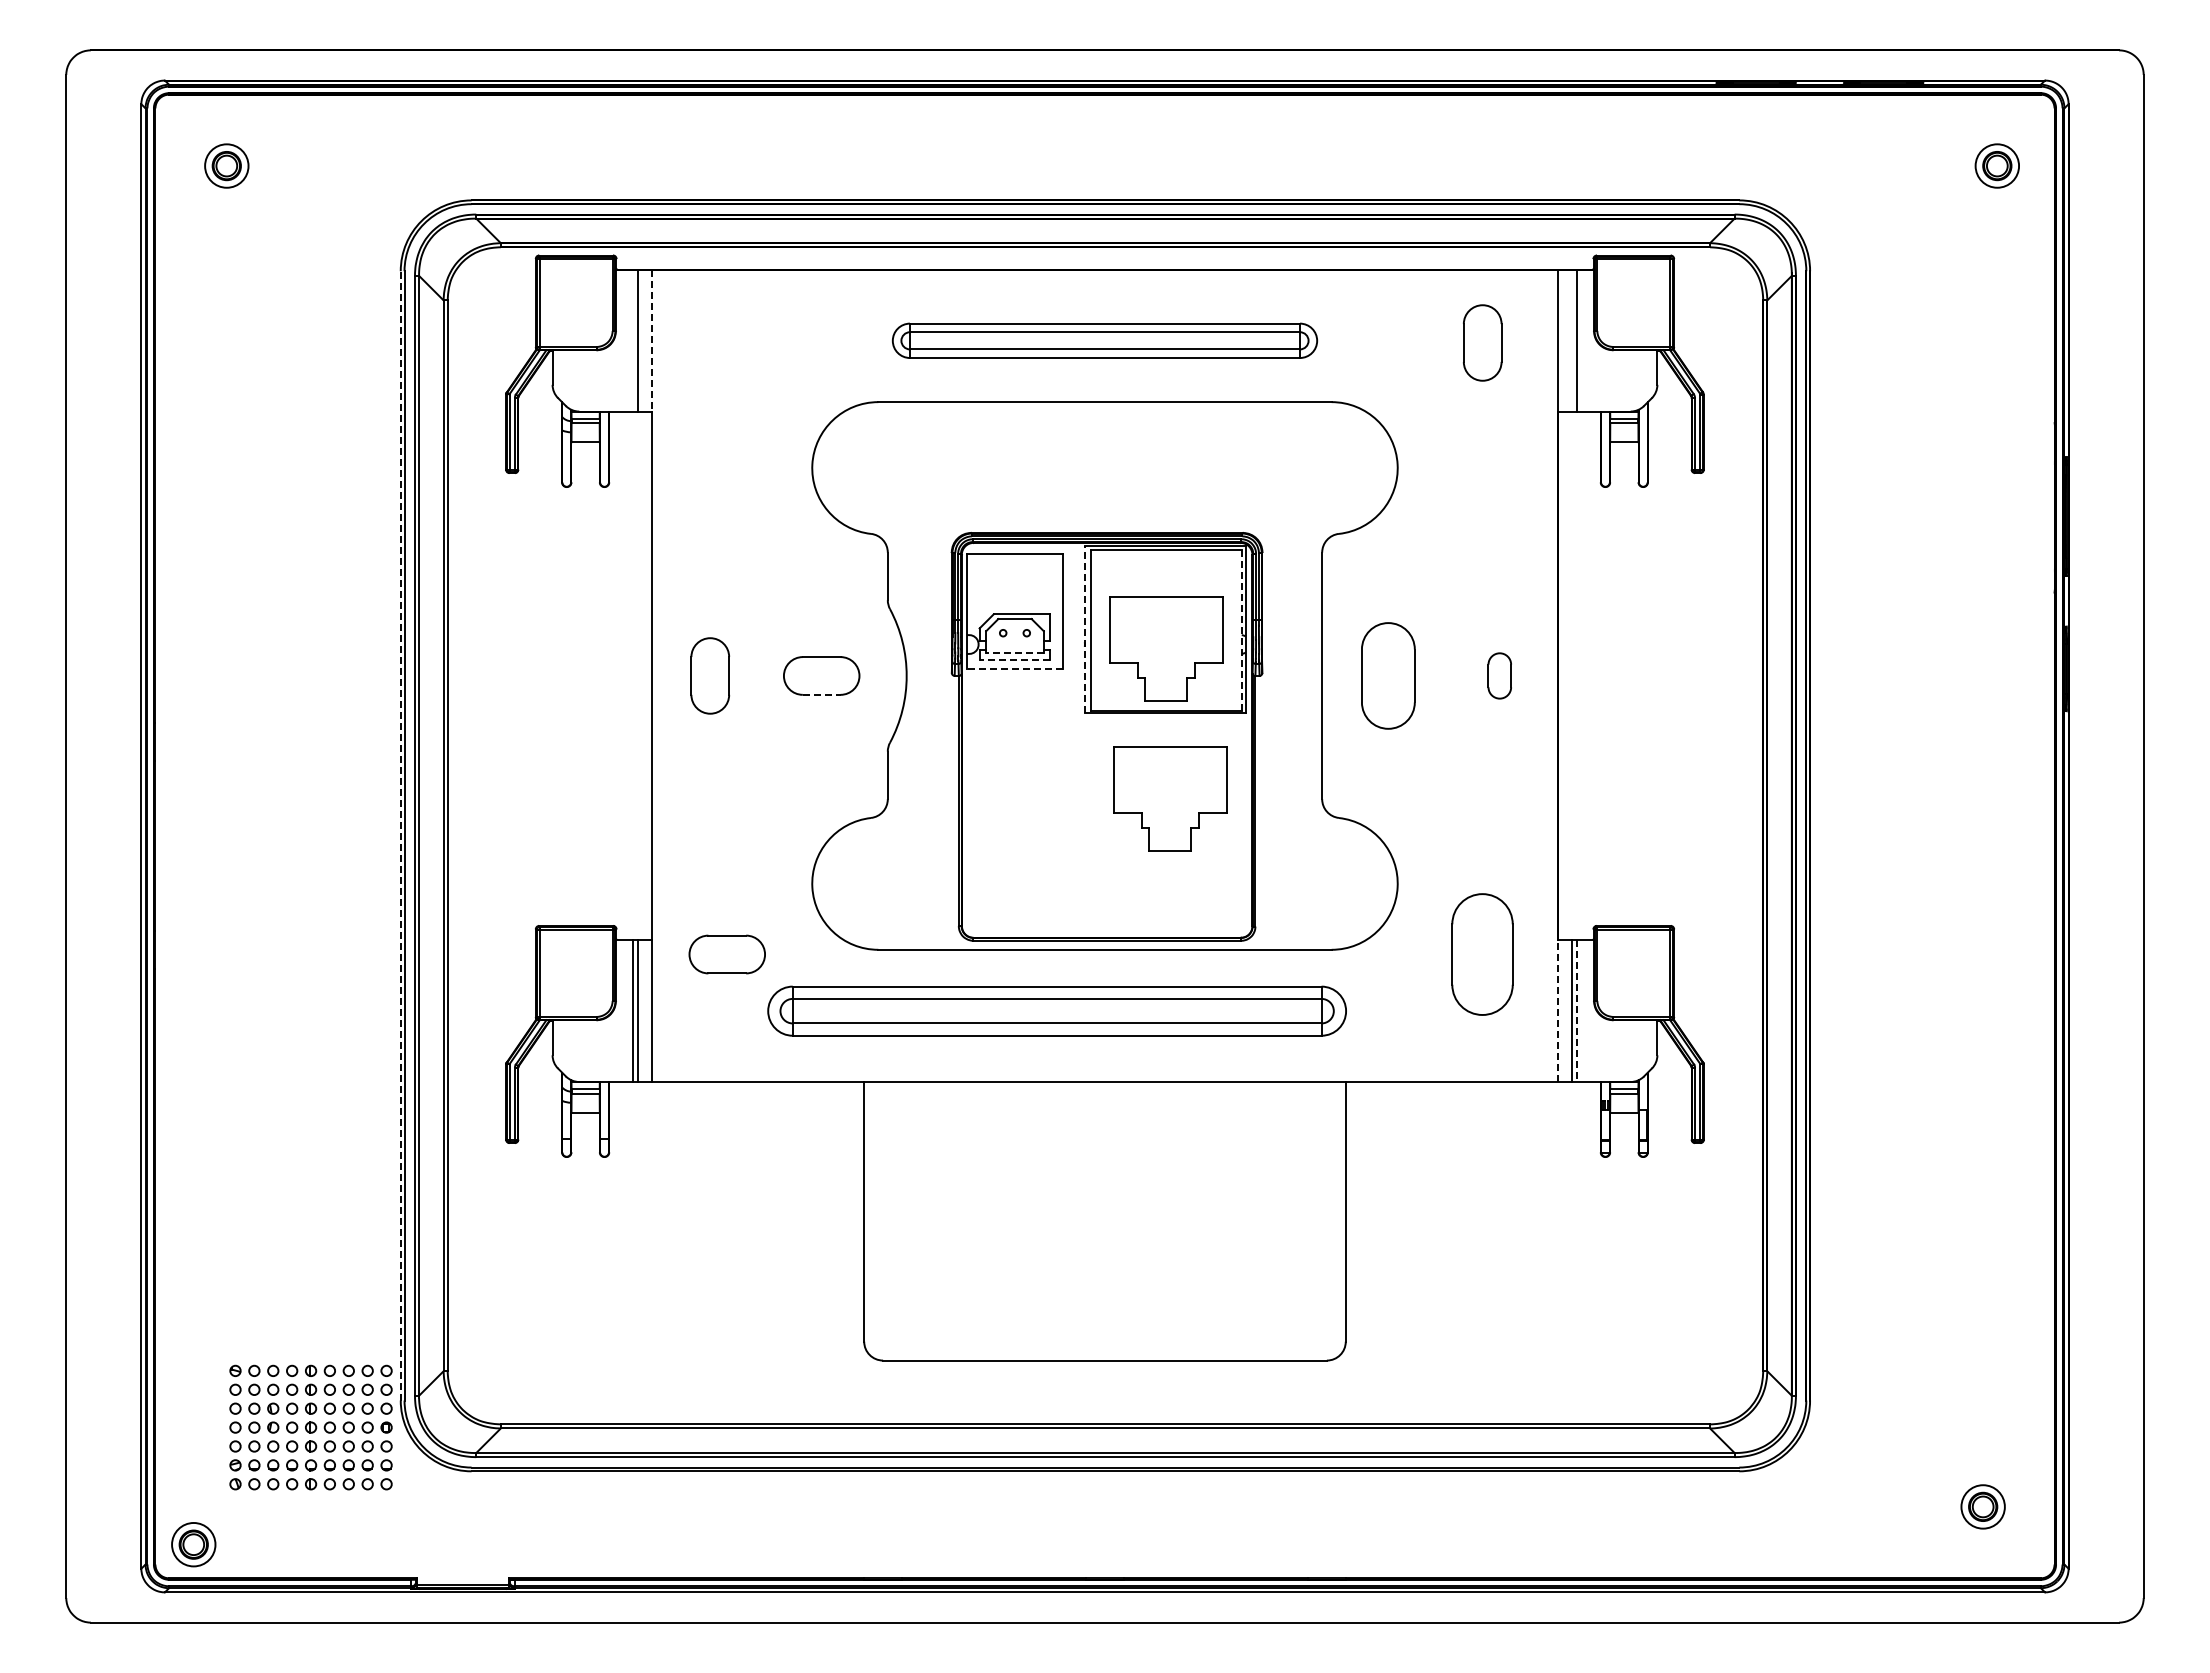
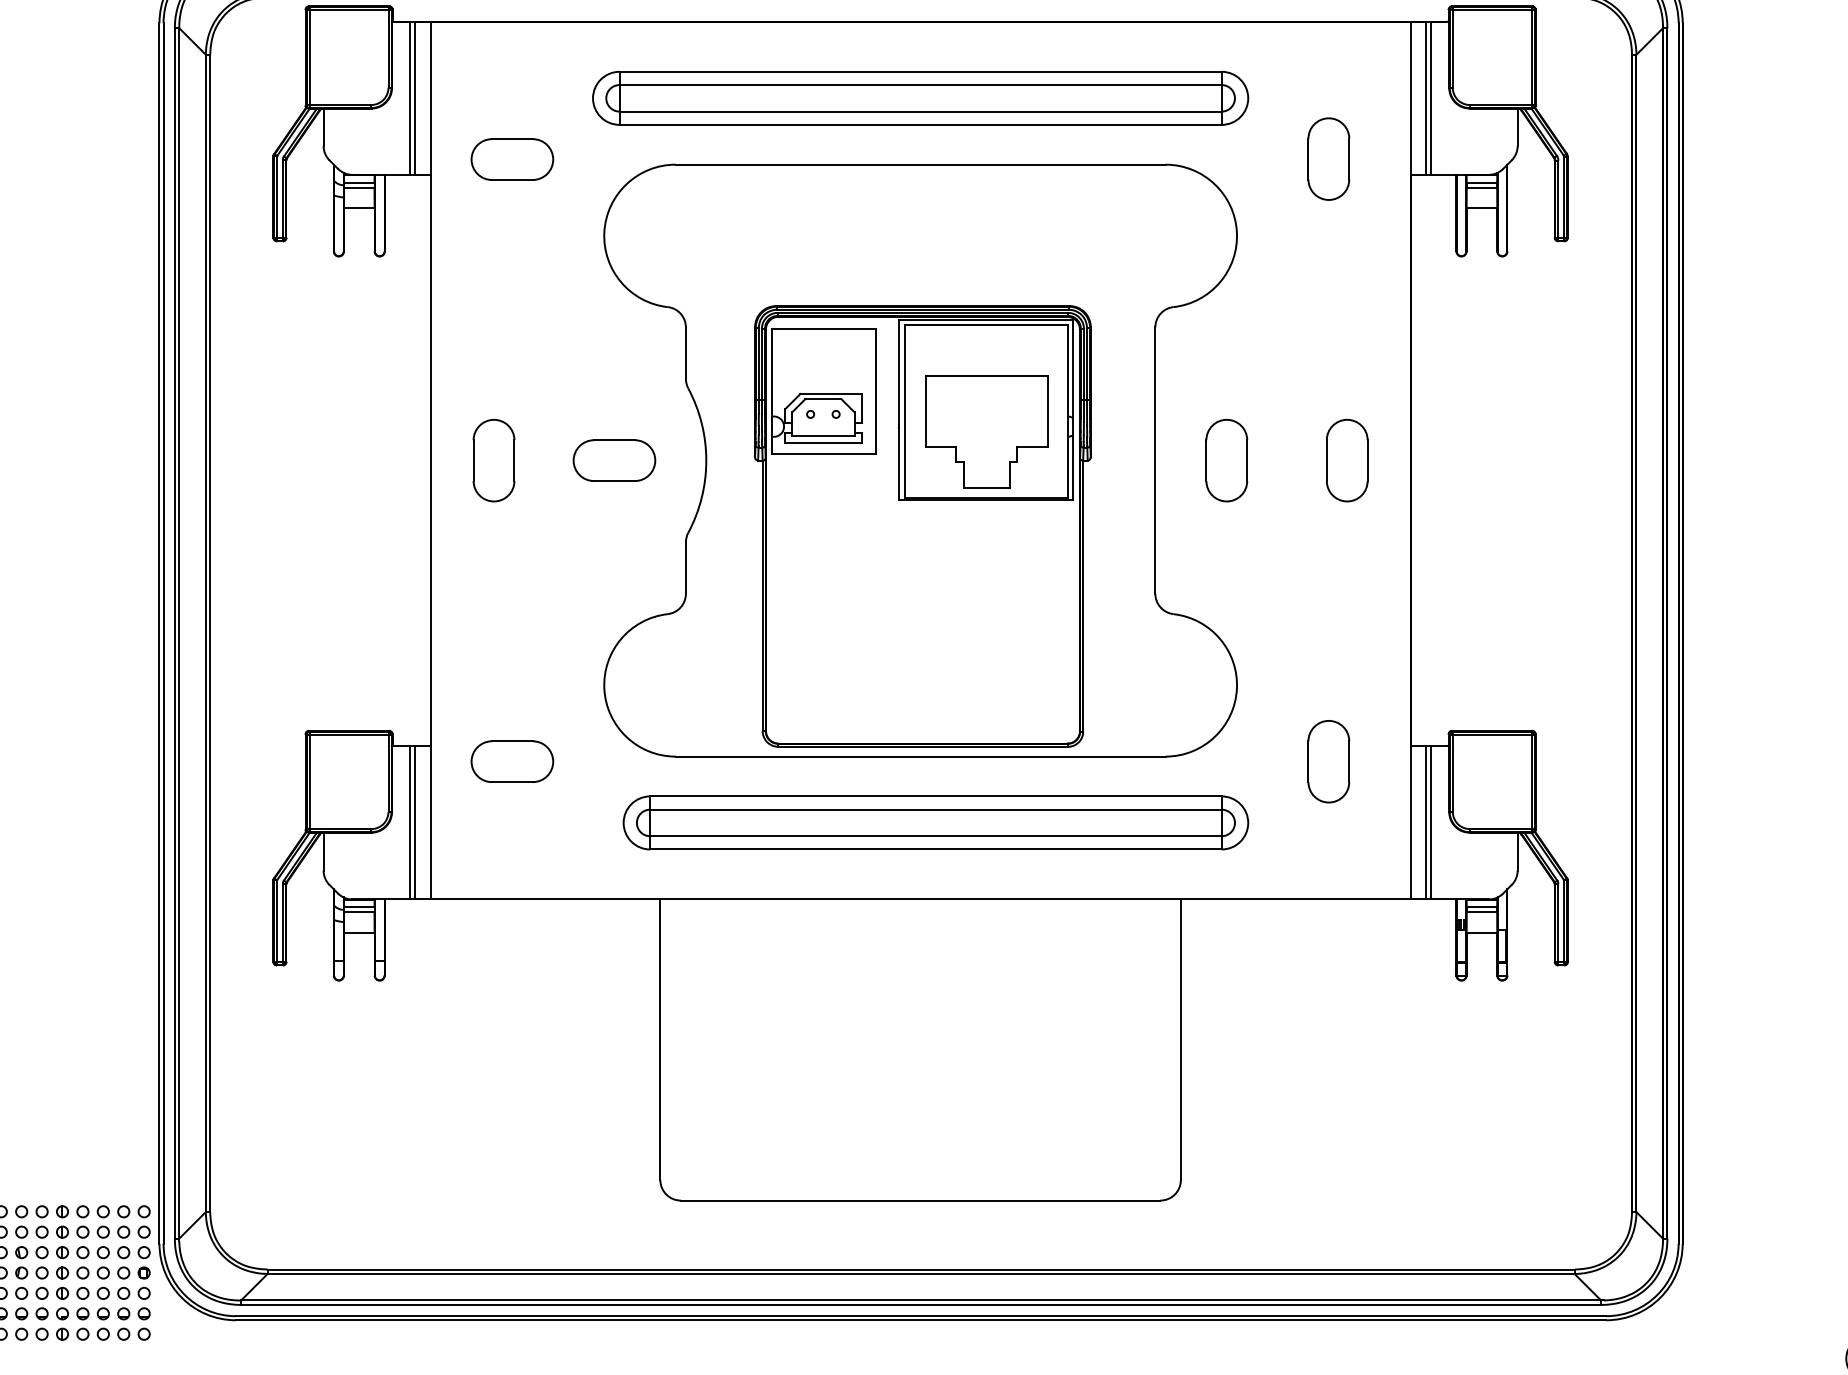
line: (632, 340) -> (409, 98), added
line: (651, 340) -> (430, 98), dashed -> solid
part: (1104, 340) -> (920, 98), size x1.43
line: (1572, 340) -> (1425, 98), added
part: (1482, 342) -> (1328, 158), moved
part: (726, 397) -> (511, 159), added
line: (1084, 628) -> (898, 409), dashed -> solid
line: (1241, 630) -> (1068, 411), dashed -> solid
line: (1015, 653) -> (823, 436), dashed -> solid
line: (1014, 659) -> (822, 442), dashed -> solid
line: (1014, 669) -> (822, 453), dashed -> solid
part: (1387, 675) -> (1225, 460), size x0.71
part: (1499, 675) -> (1347, 460), size x1.67
line: (821, 694) -> (614, 480), dashed -> solid
part: (1170, 798) -> (991, 593), removed
line: (400, 835) -> (159, 633), dashed -> solid
part: (1482, 954) -> (1328, 761), size x0.62
part: (1056, 1010) -> (935, 822), moved
line: (1558, 1011) -> (1410, 823), dashed -> solid
line: (1577, 1011) -> (1431, 823), dashed -> solid

